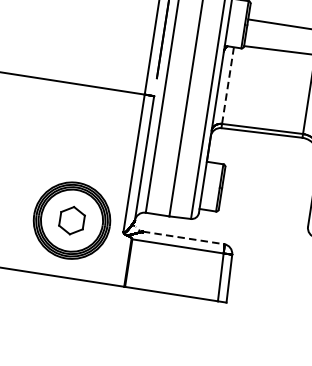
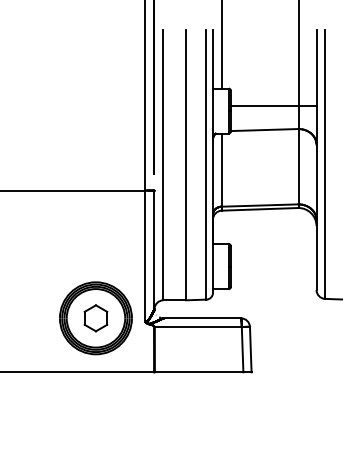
line: (227, 85) -> (221, 170), dashed -> solid
line: (183, 238) -> (202, 318), dashed -> solid

